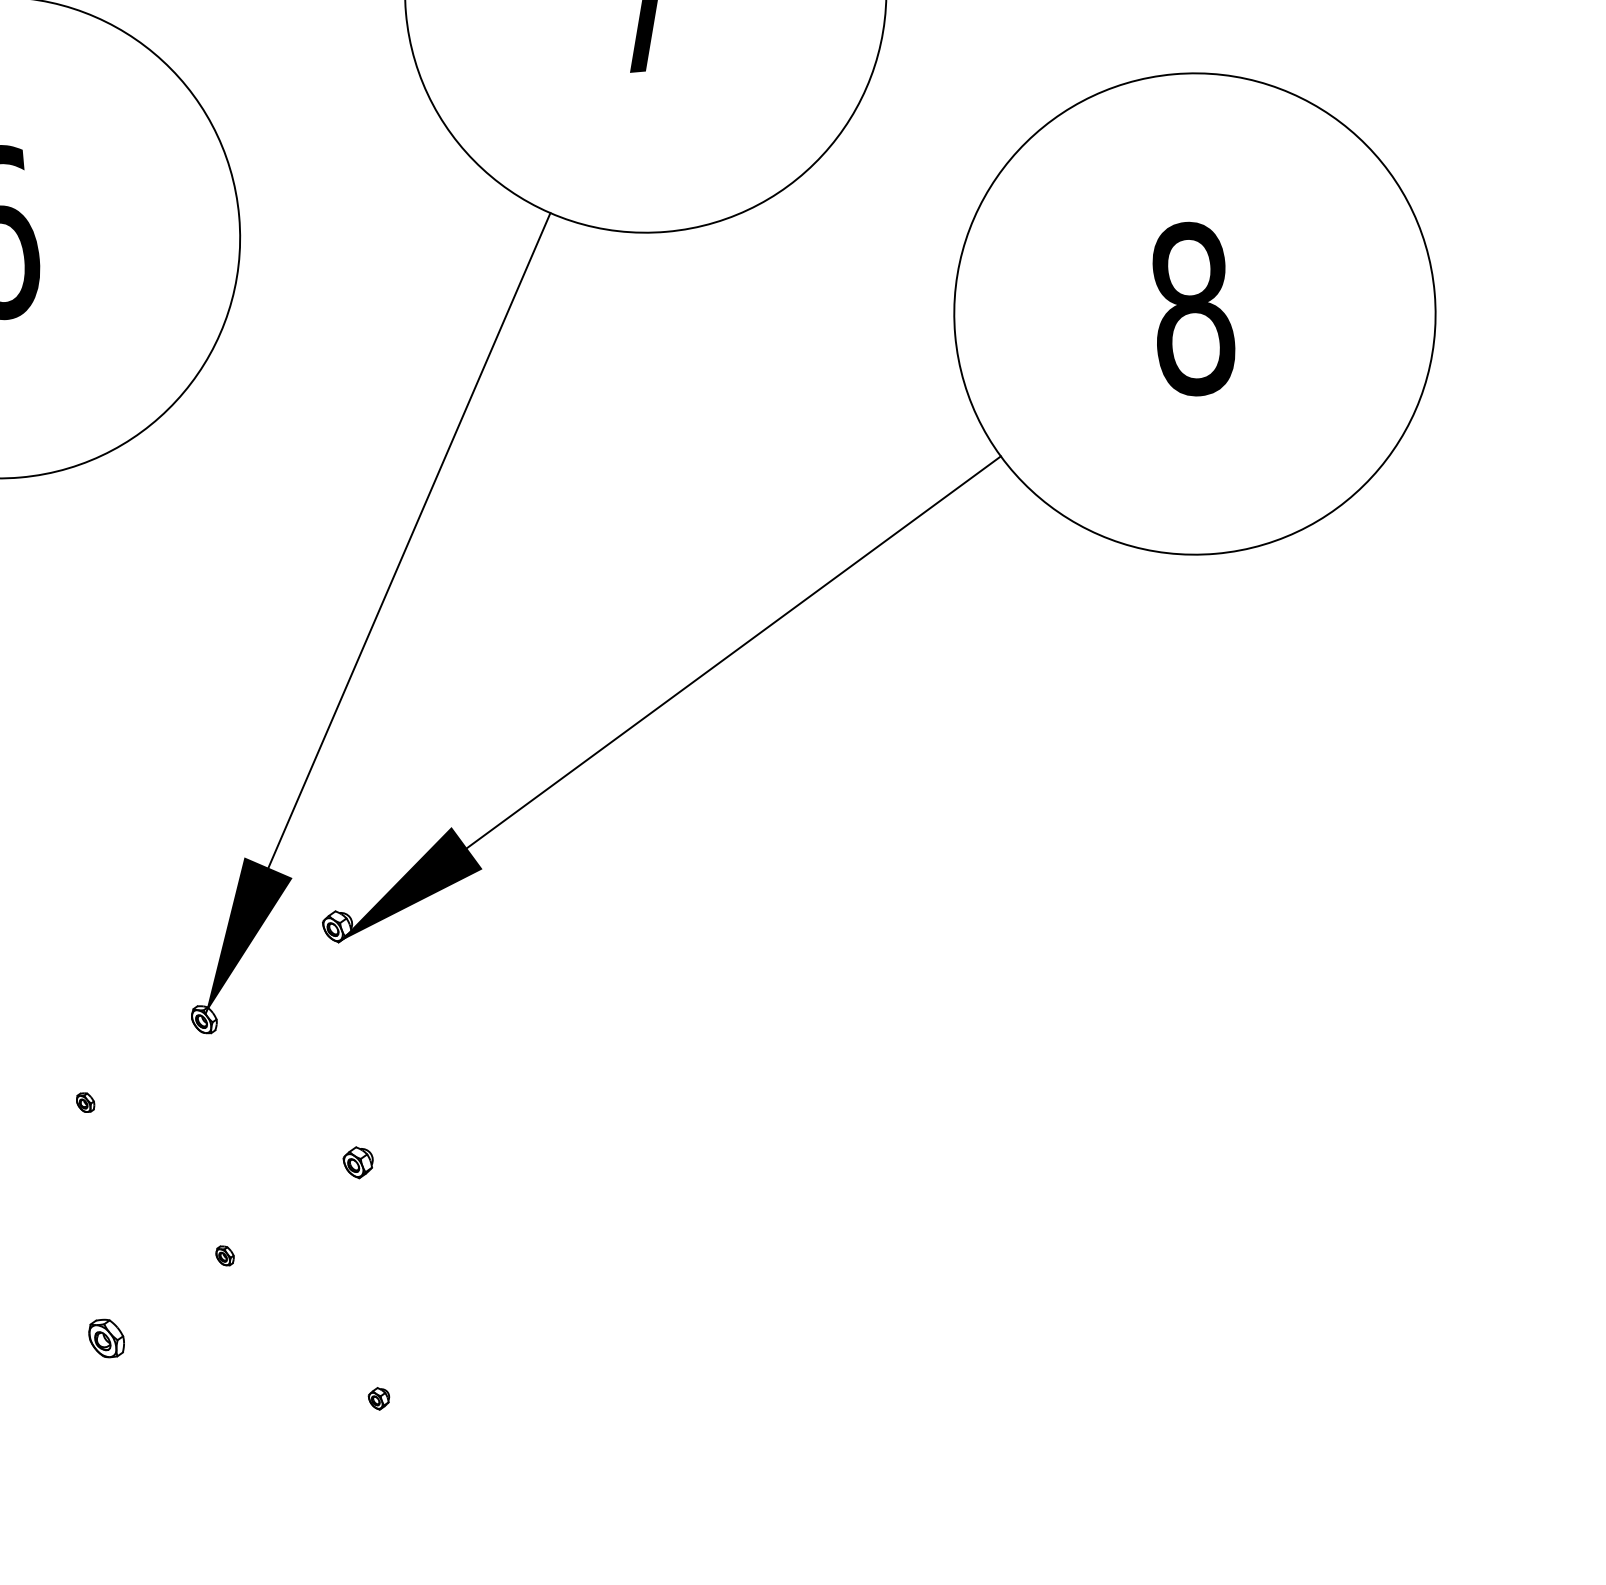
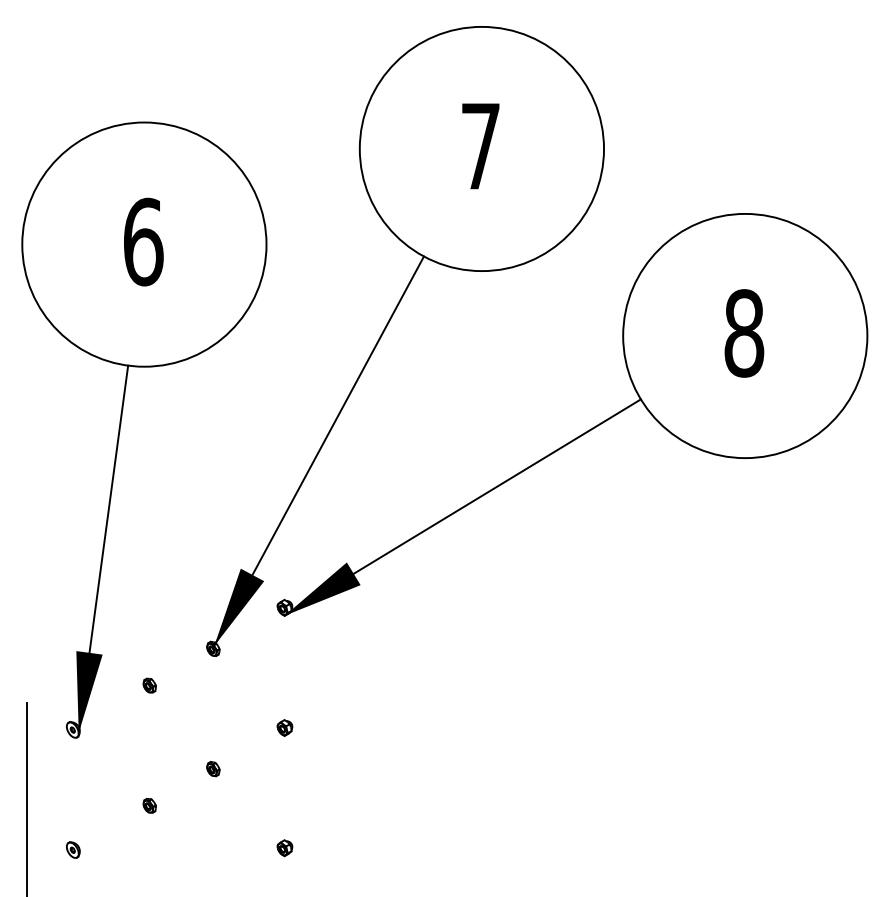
part: (85, 1102) -> (149, 685), size x1.43
part: (225, 1256) -> (213, 769), size x1.43
part: (105, 1338) -> (149, 805), size x0.71
part: (378, 1399) -> (284, 848), size x1.43

